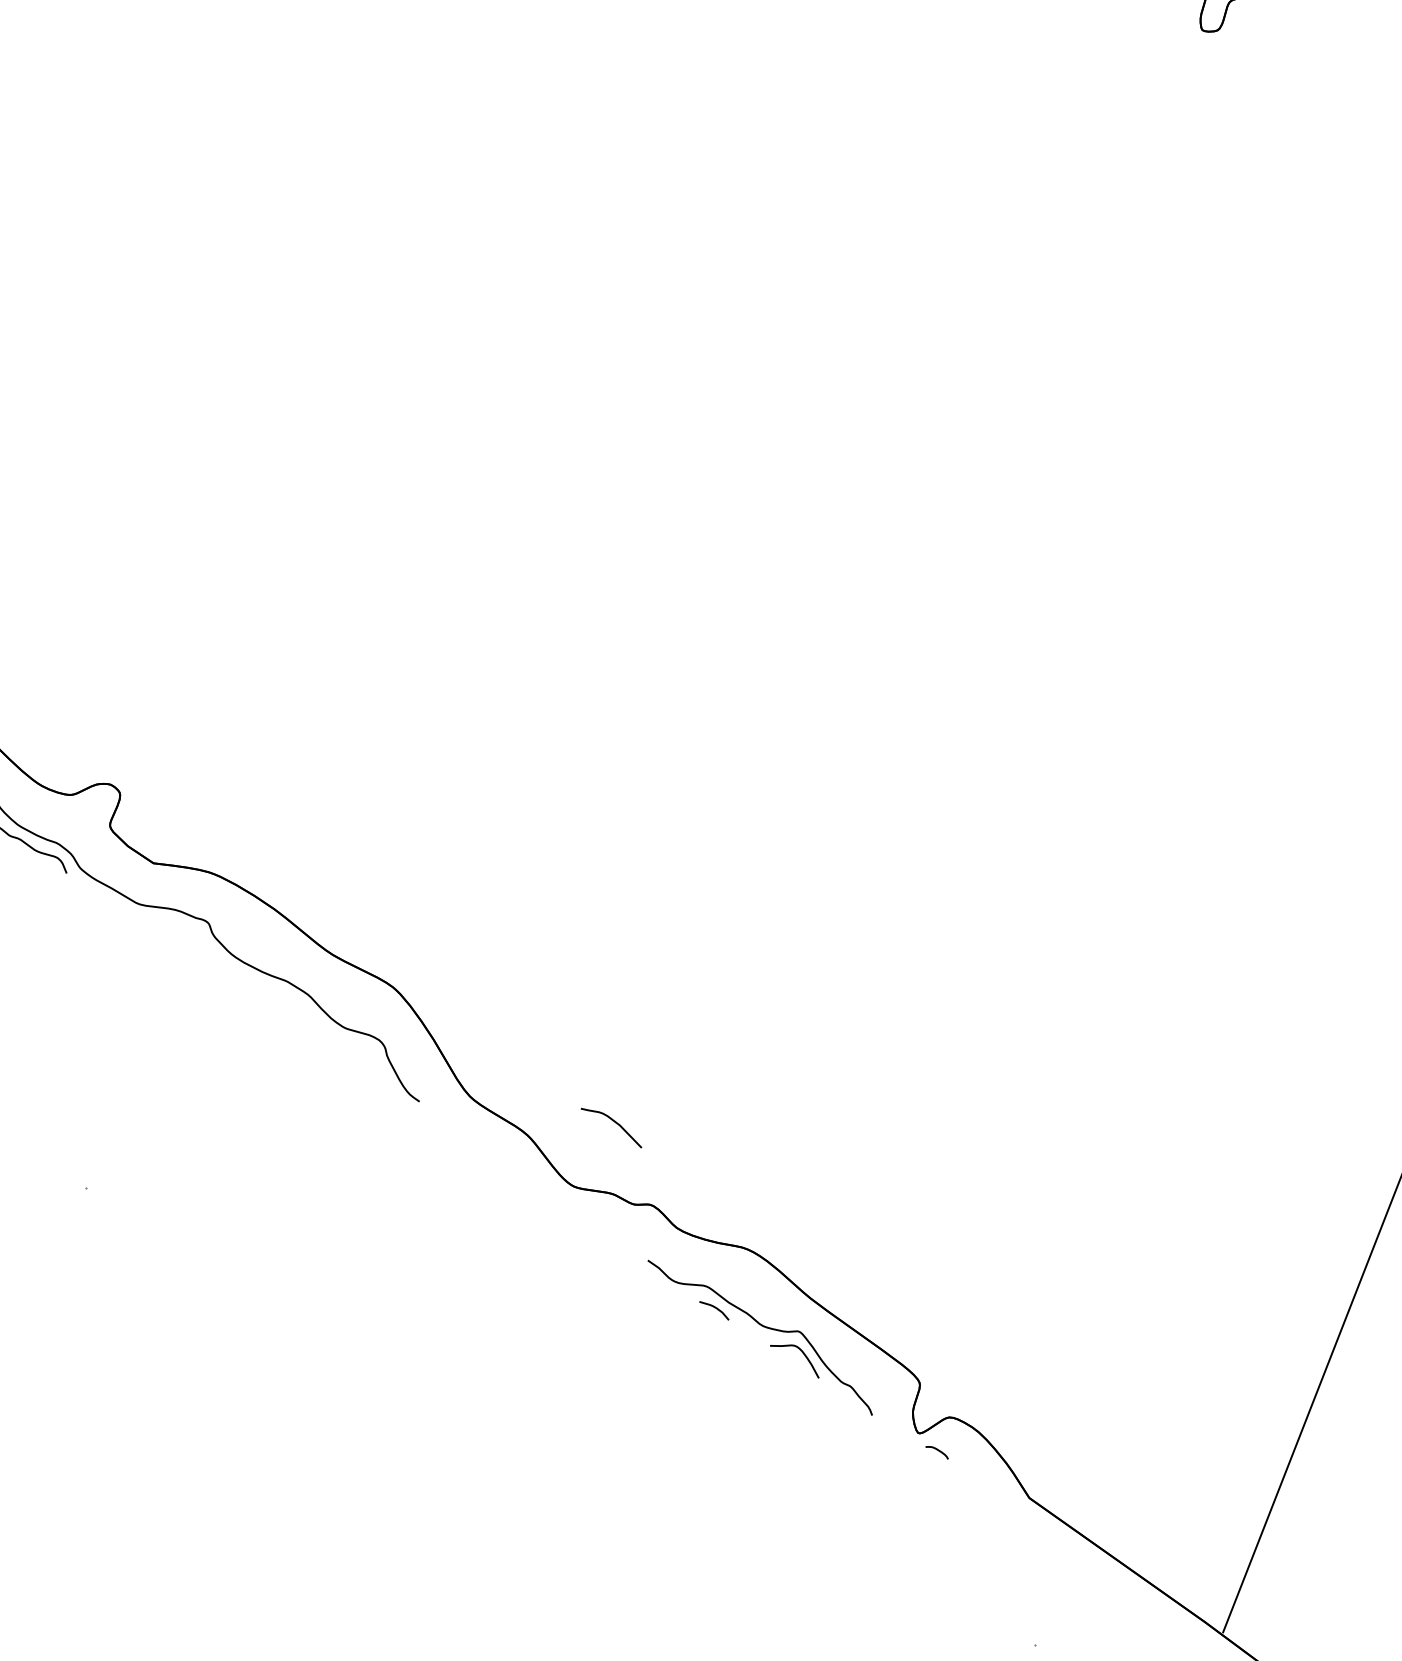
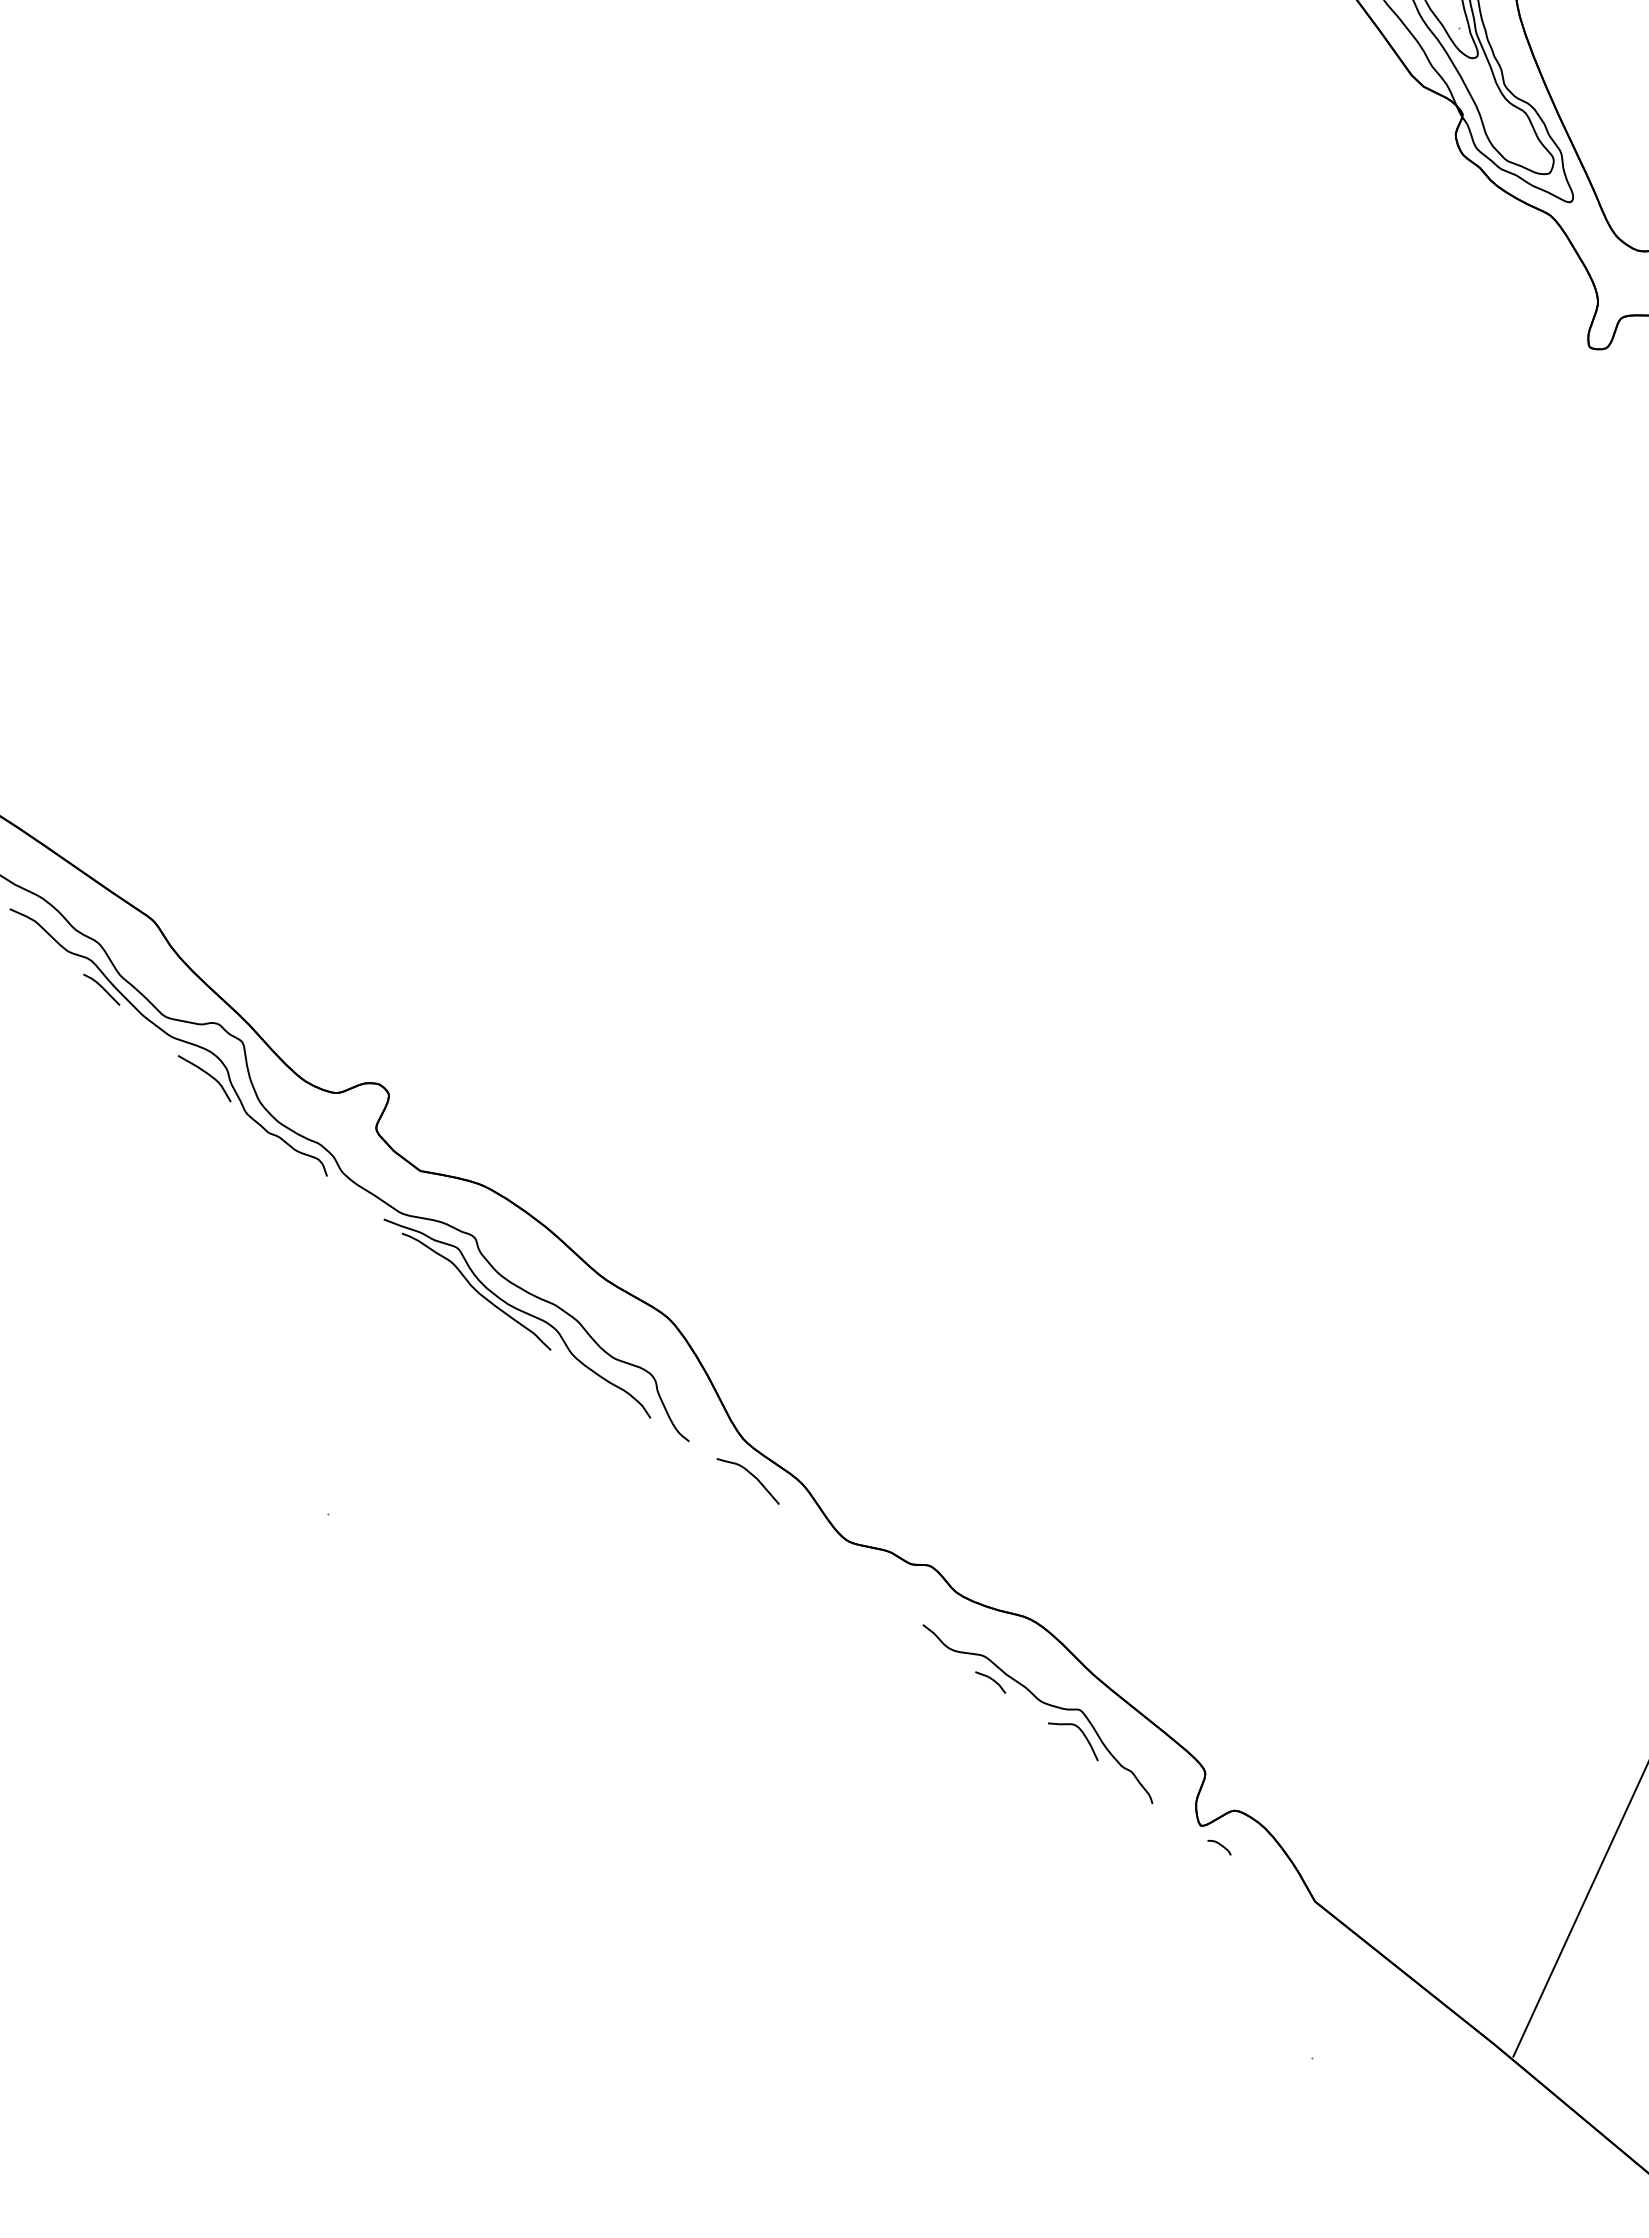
part: (252, 995) -> (517, 1318), added
curve: (615, 1123) -> (752, 1476), moved

